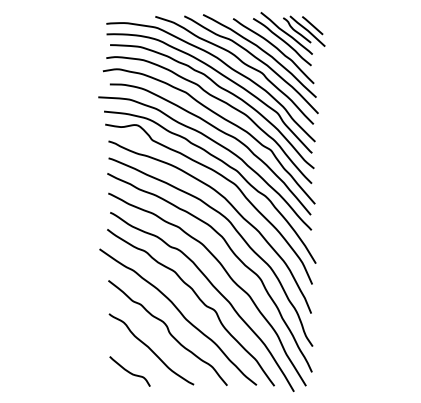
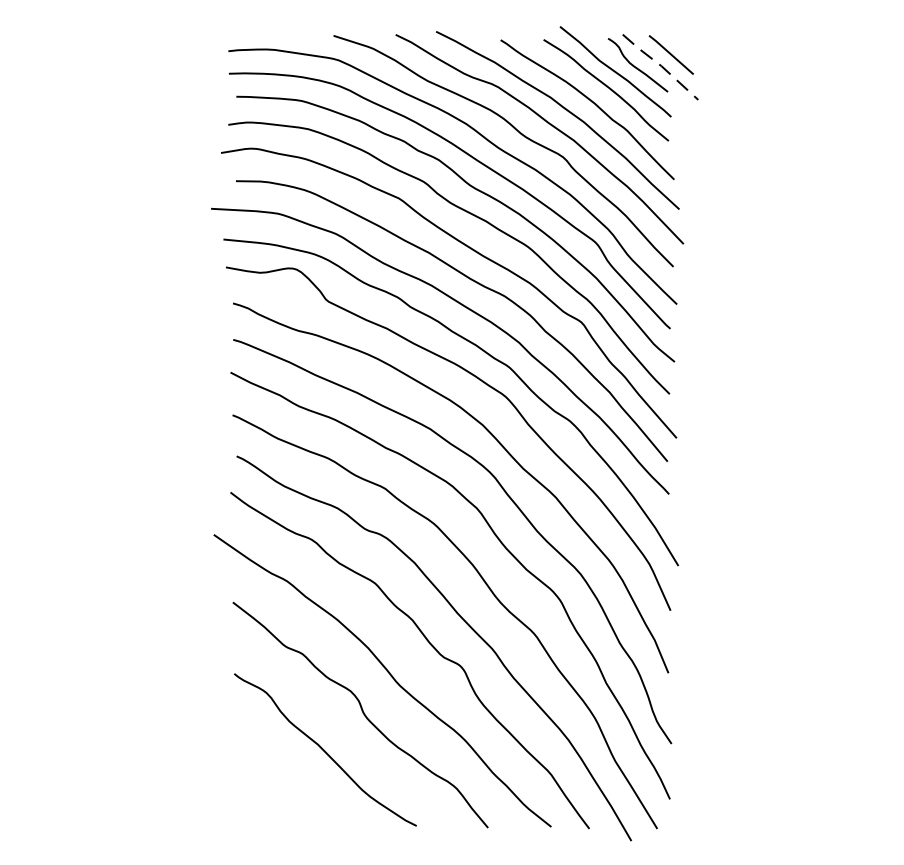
line: (308, 30) -> (662, 65), solid -> dashed
curve: (129, 371) -> (278, 797), removed

